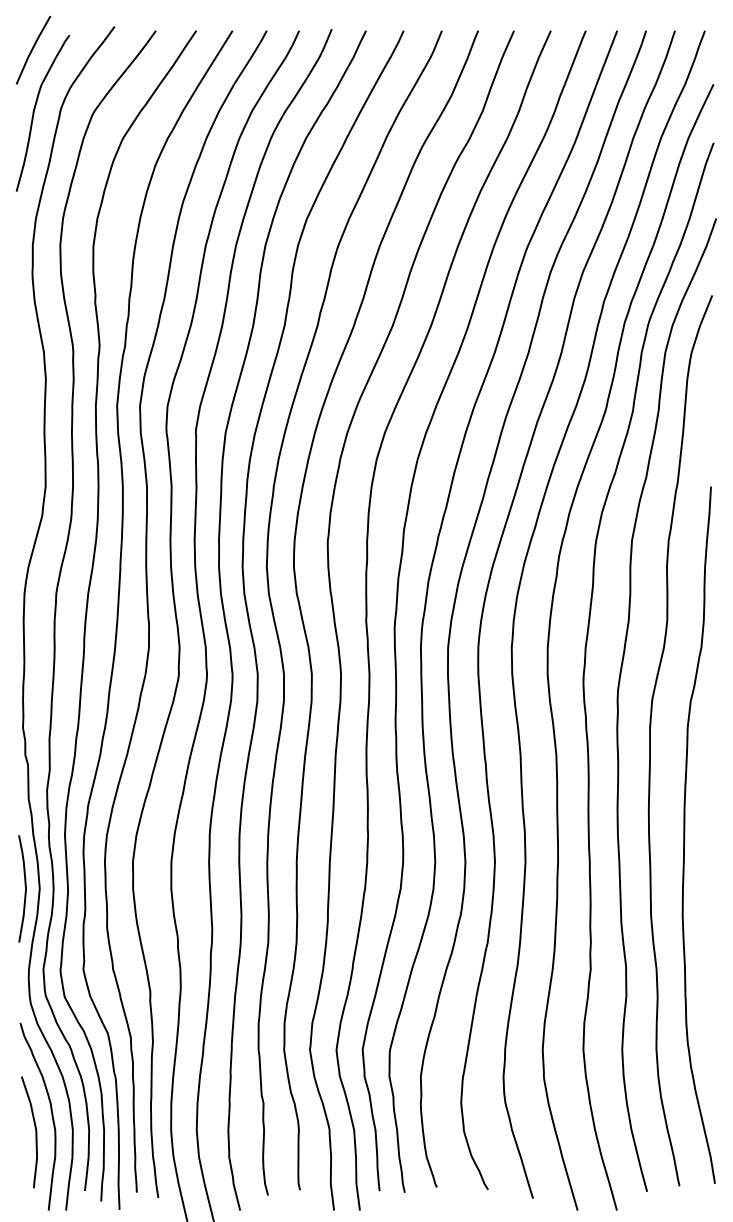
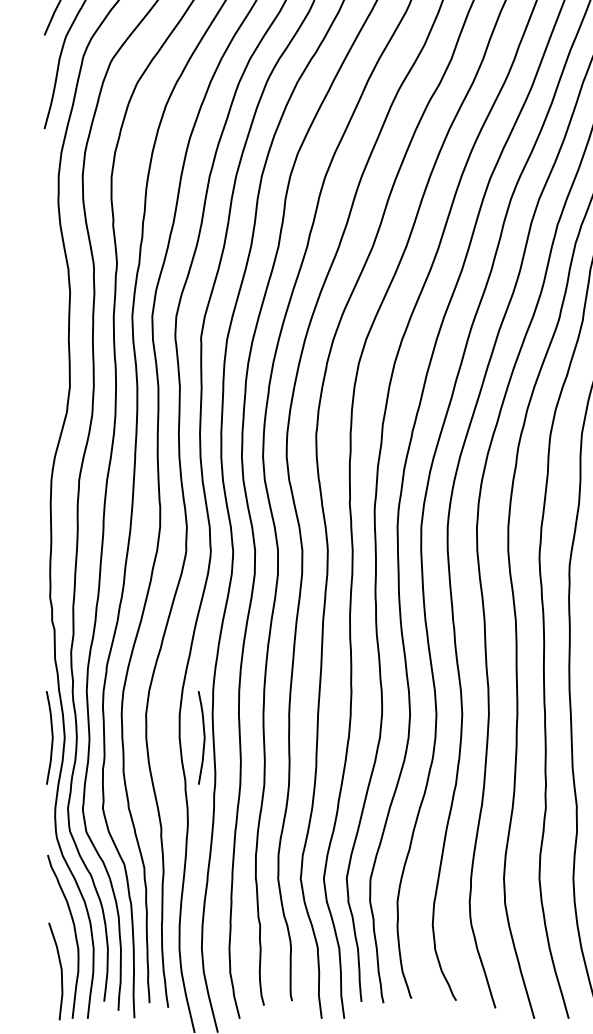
curve: (199, 888) -> (204, 737), added
curve: (35, 1132) -> (61, 971), moved

